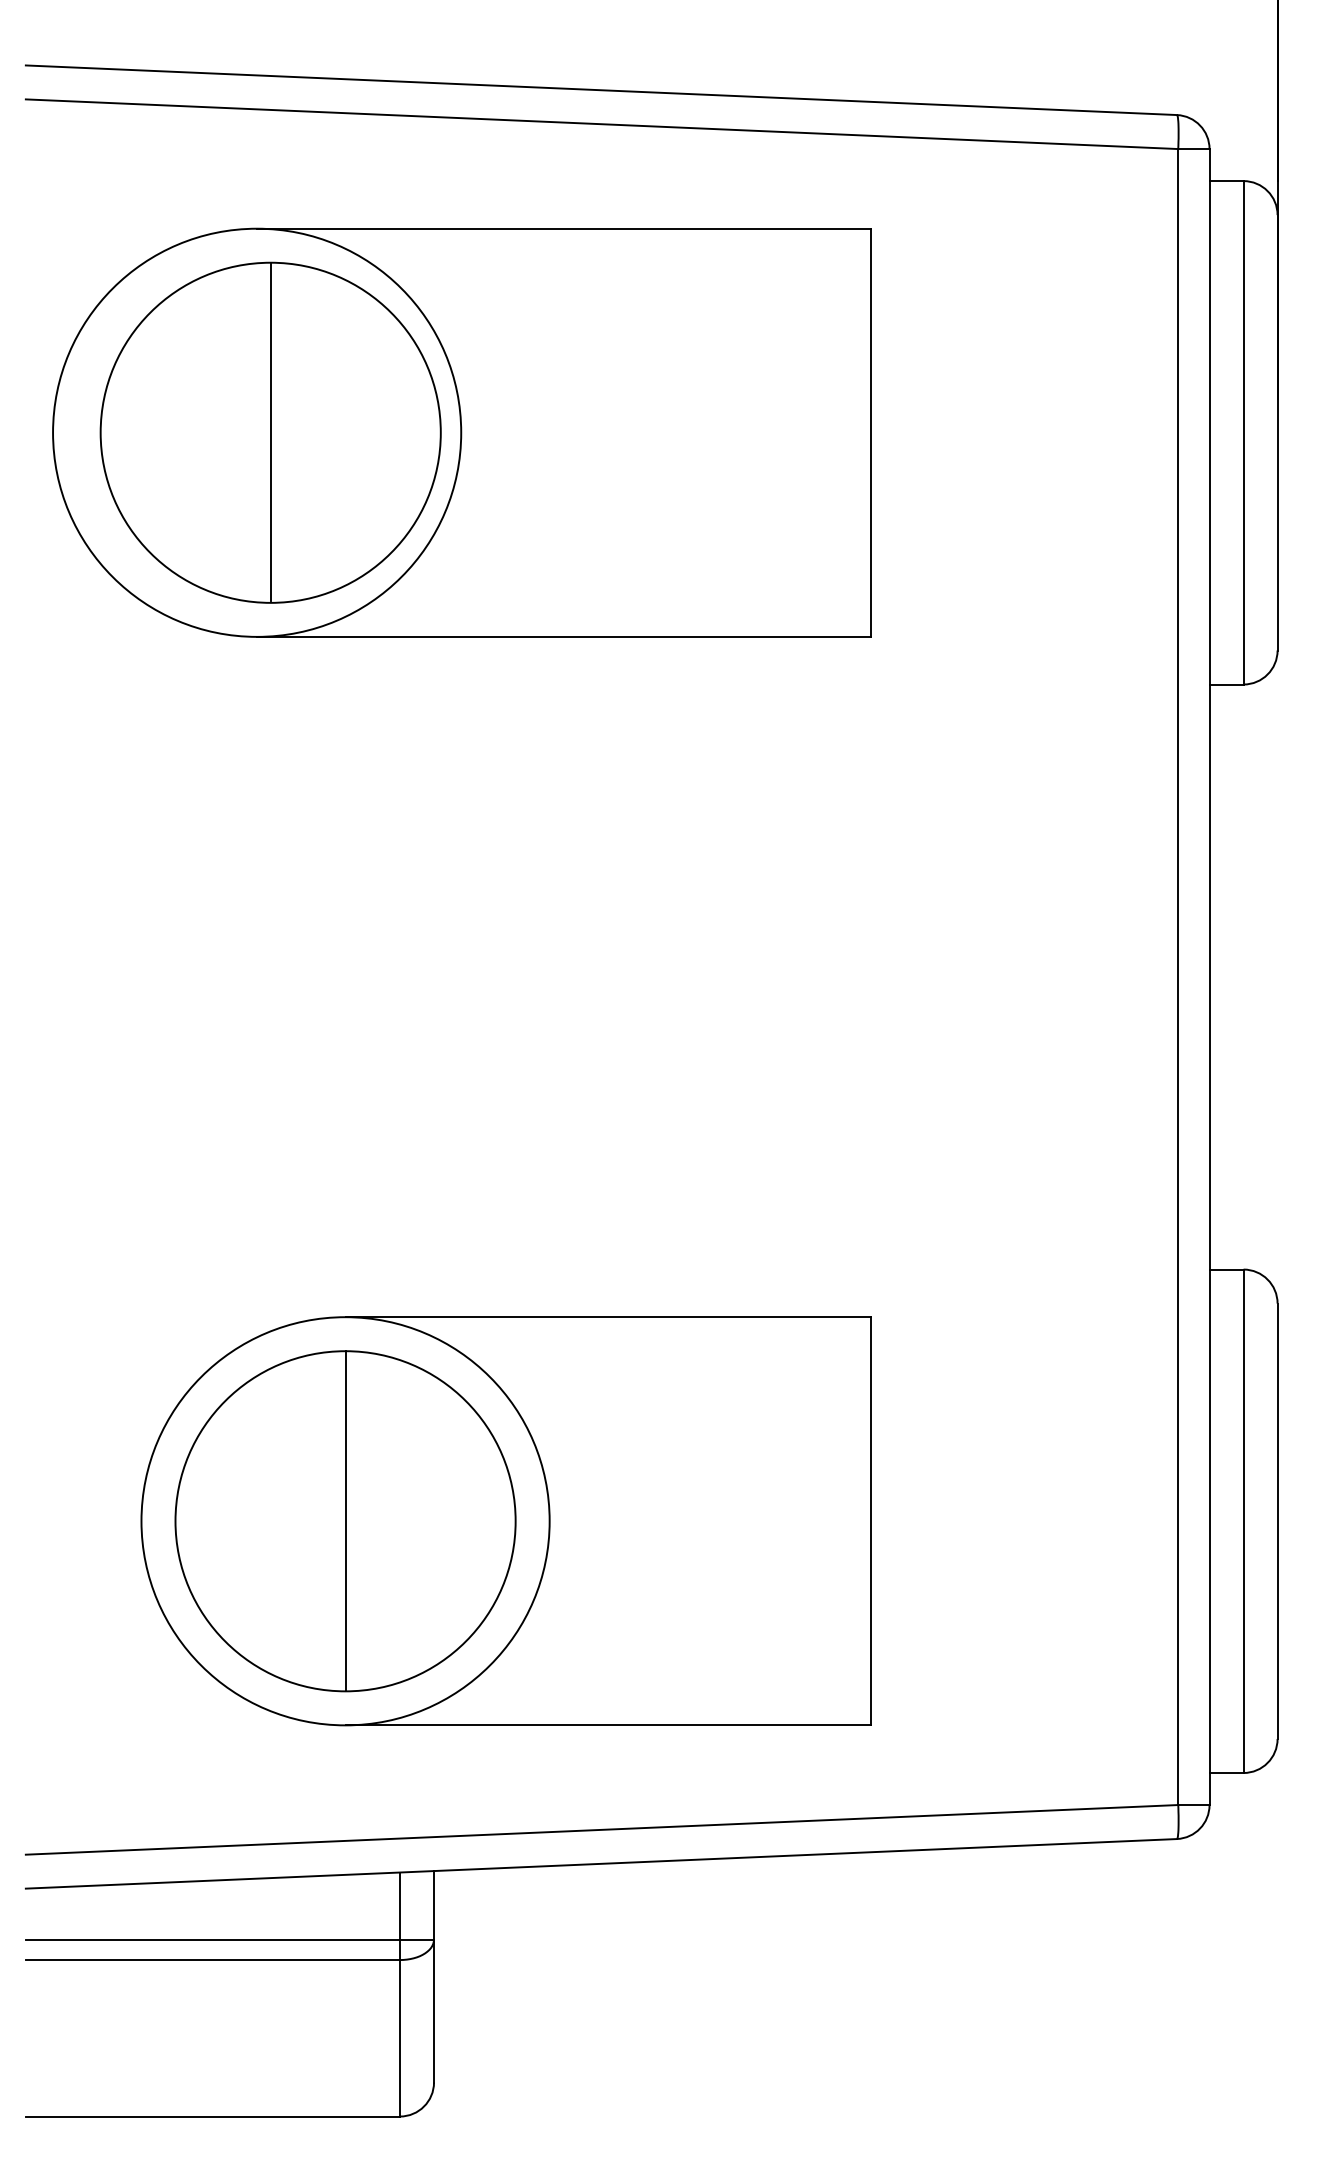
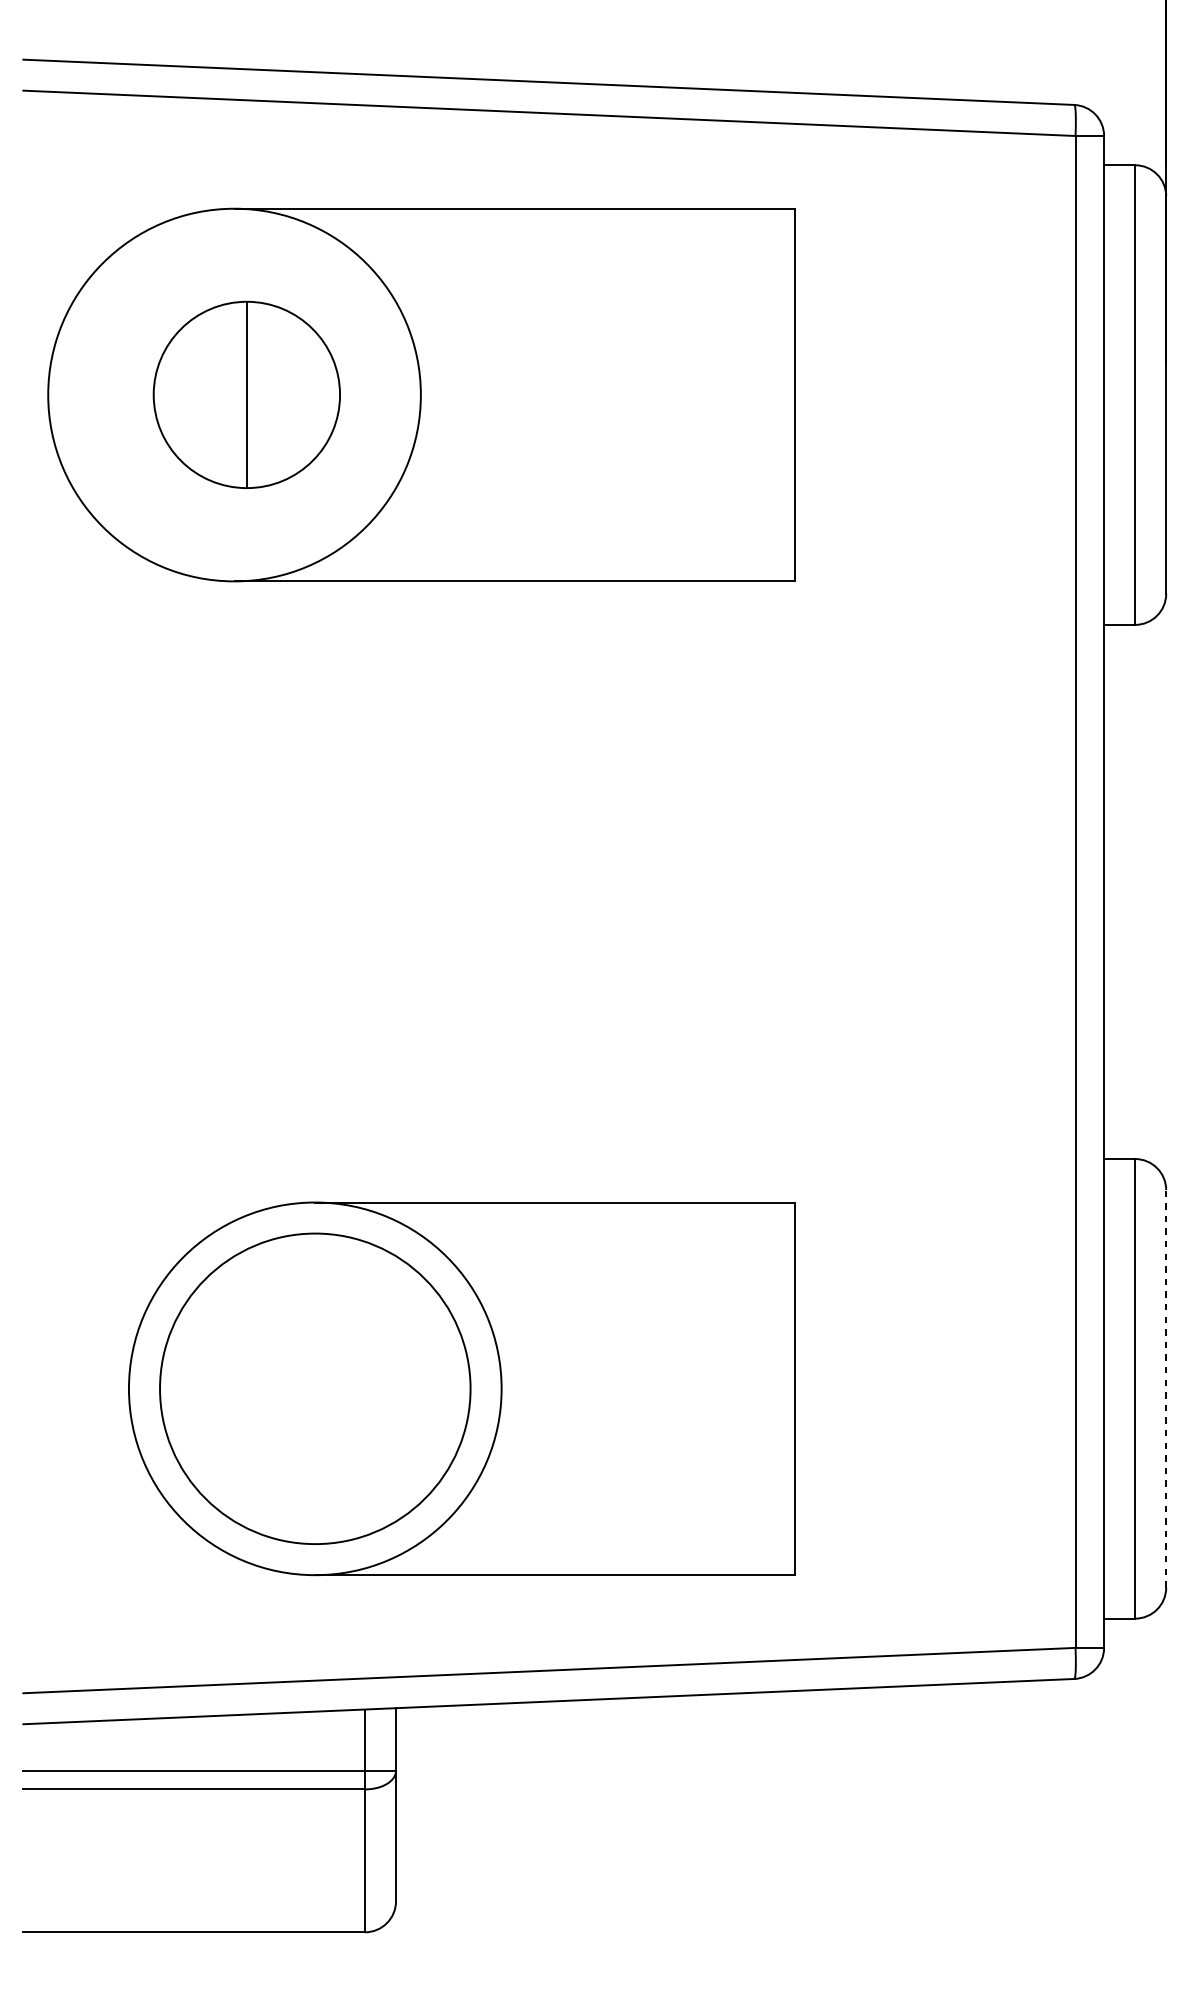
part: (270, 432) -> (246, 394), size x0.6
line: (345, 1521) -> (315, 1389), removed
line: (1277, 1521) -> (1166, 1389), solid -> dashed

